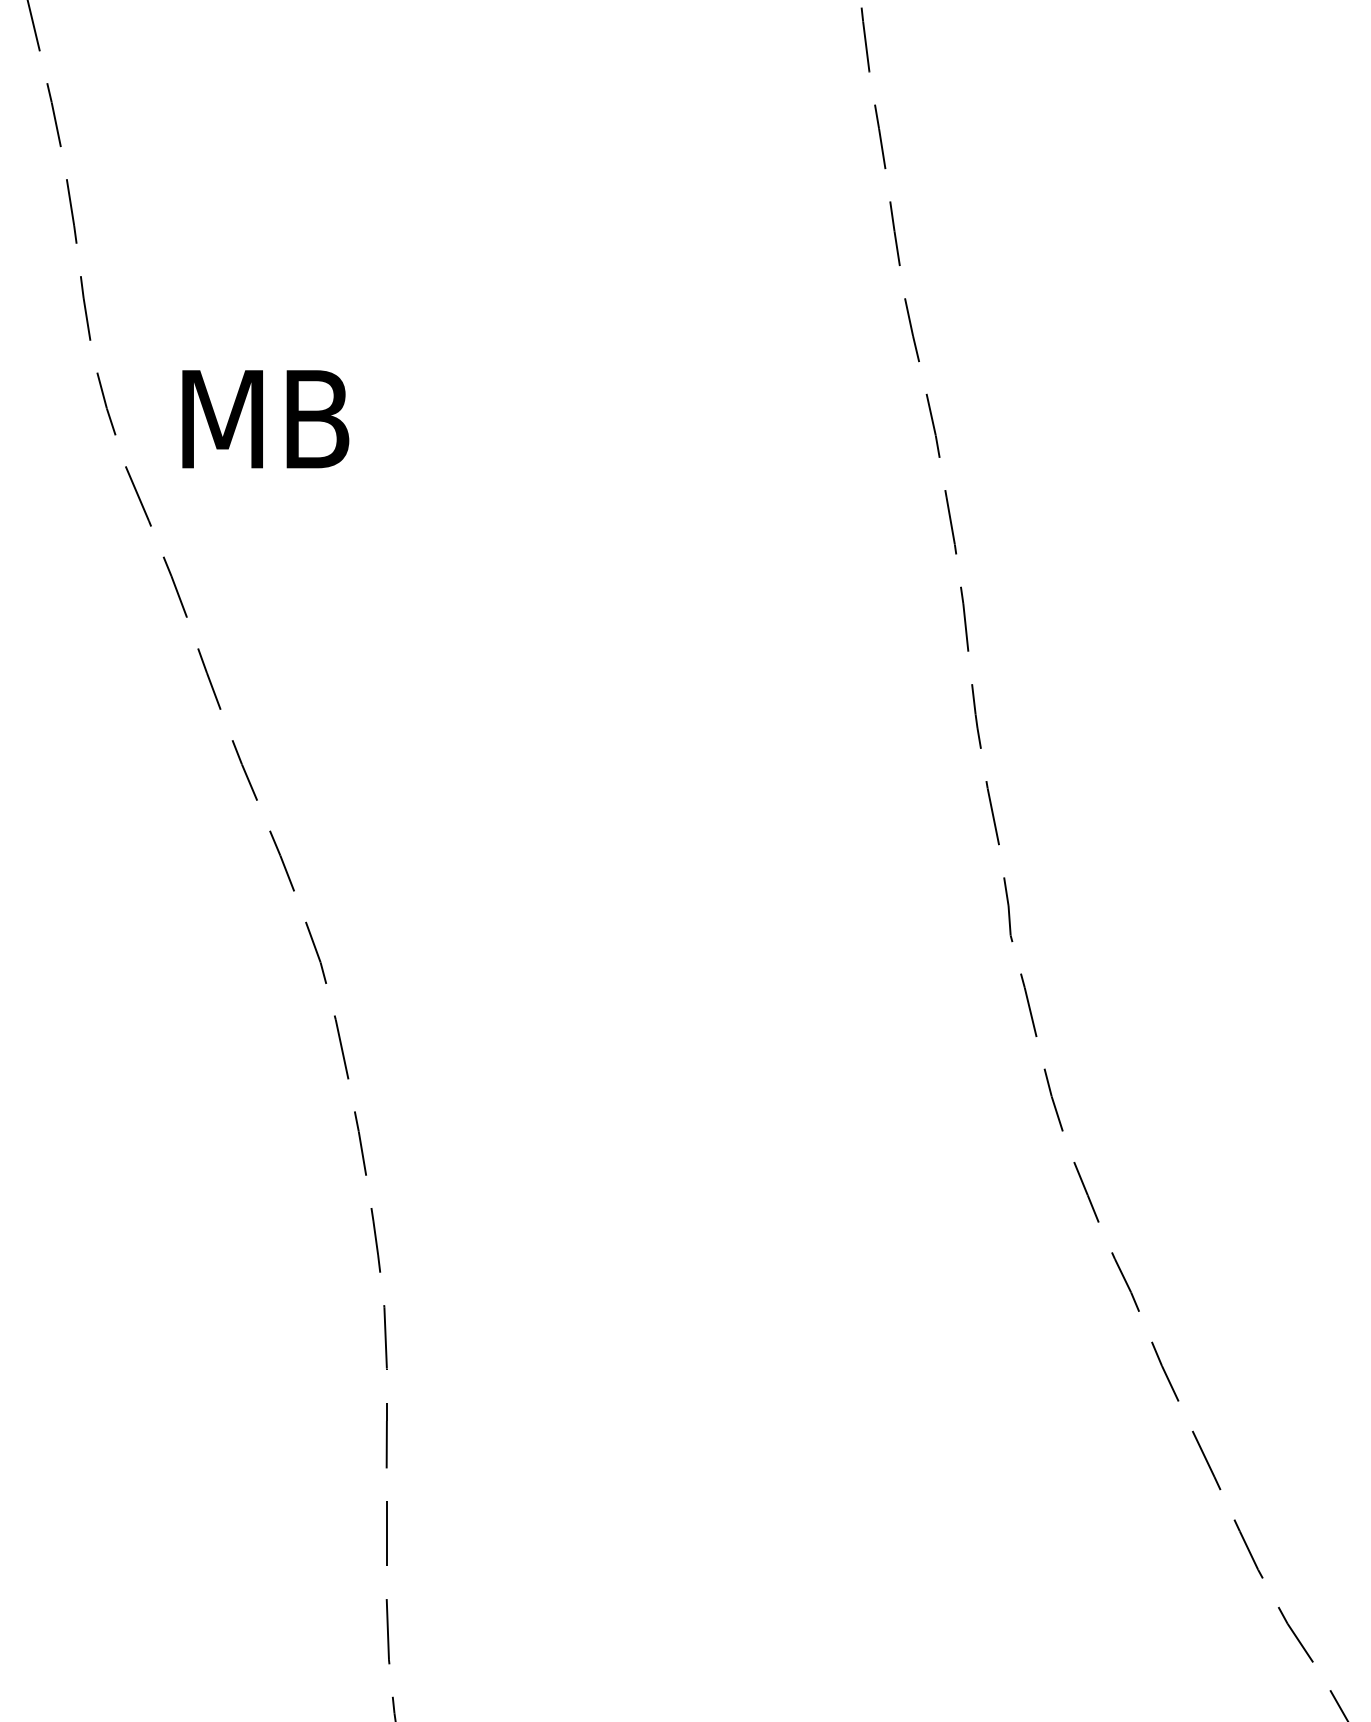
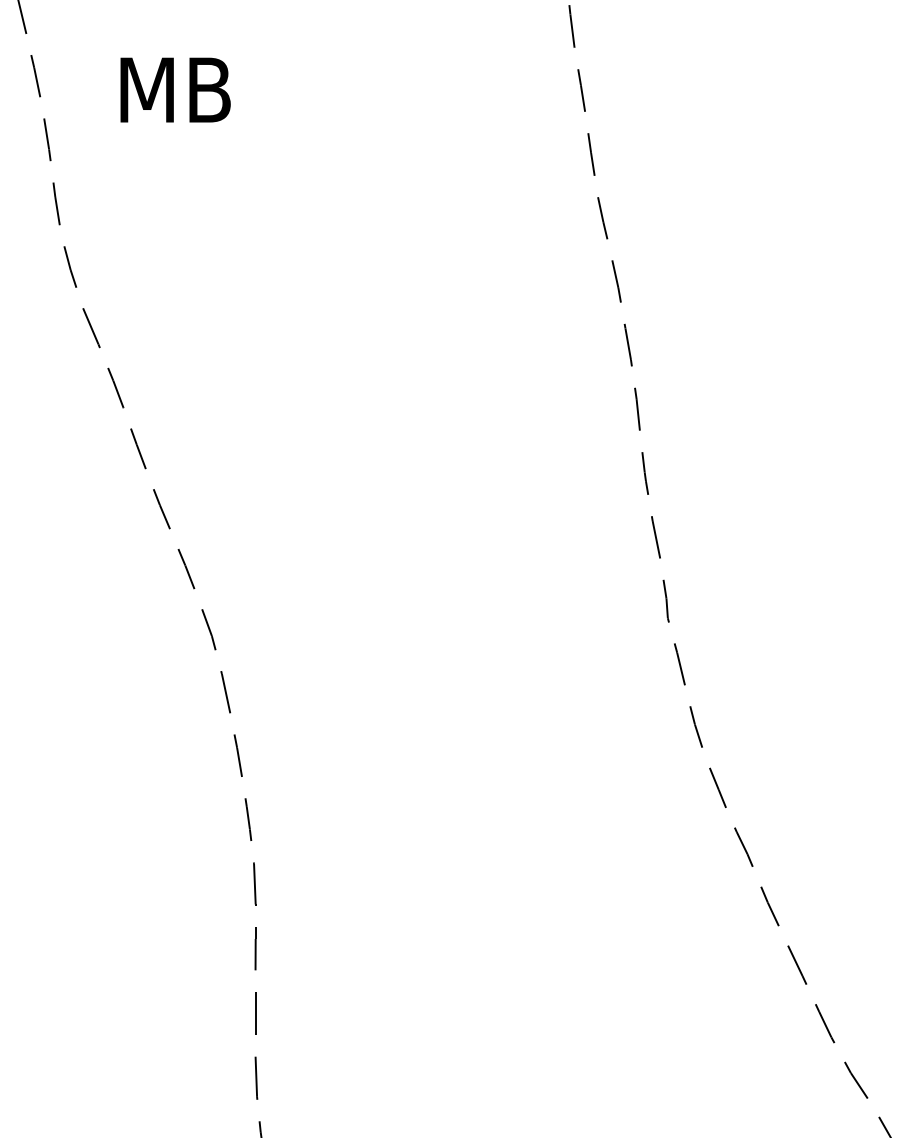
text: (265, 418) -> (175, 89), moved

